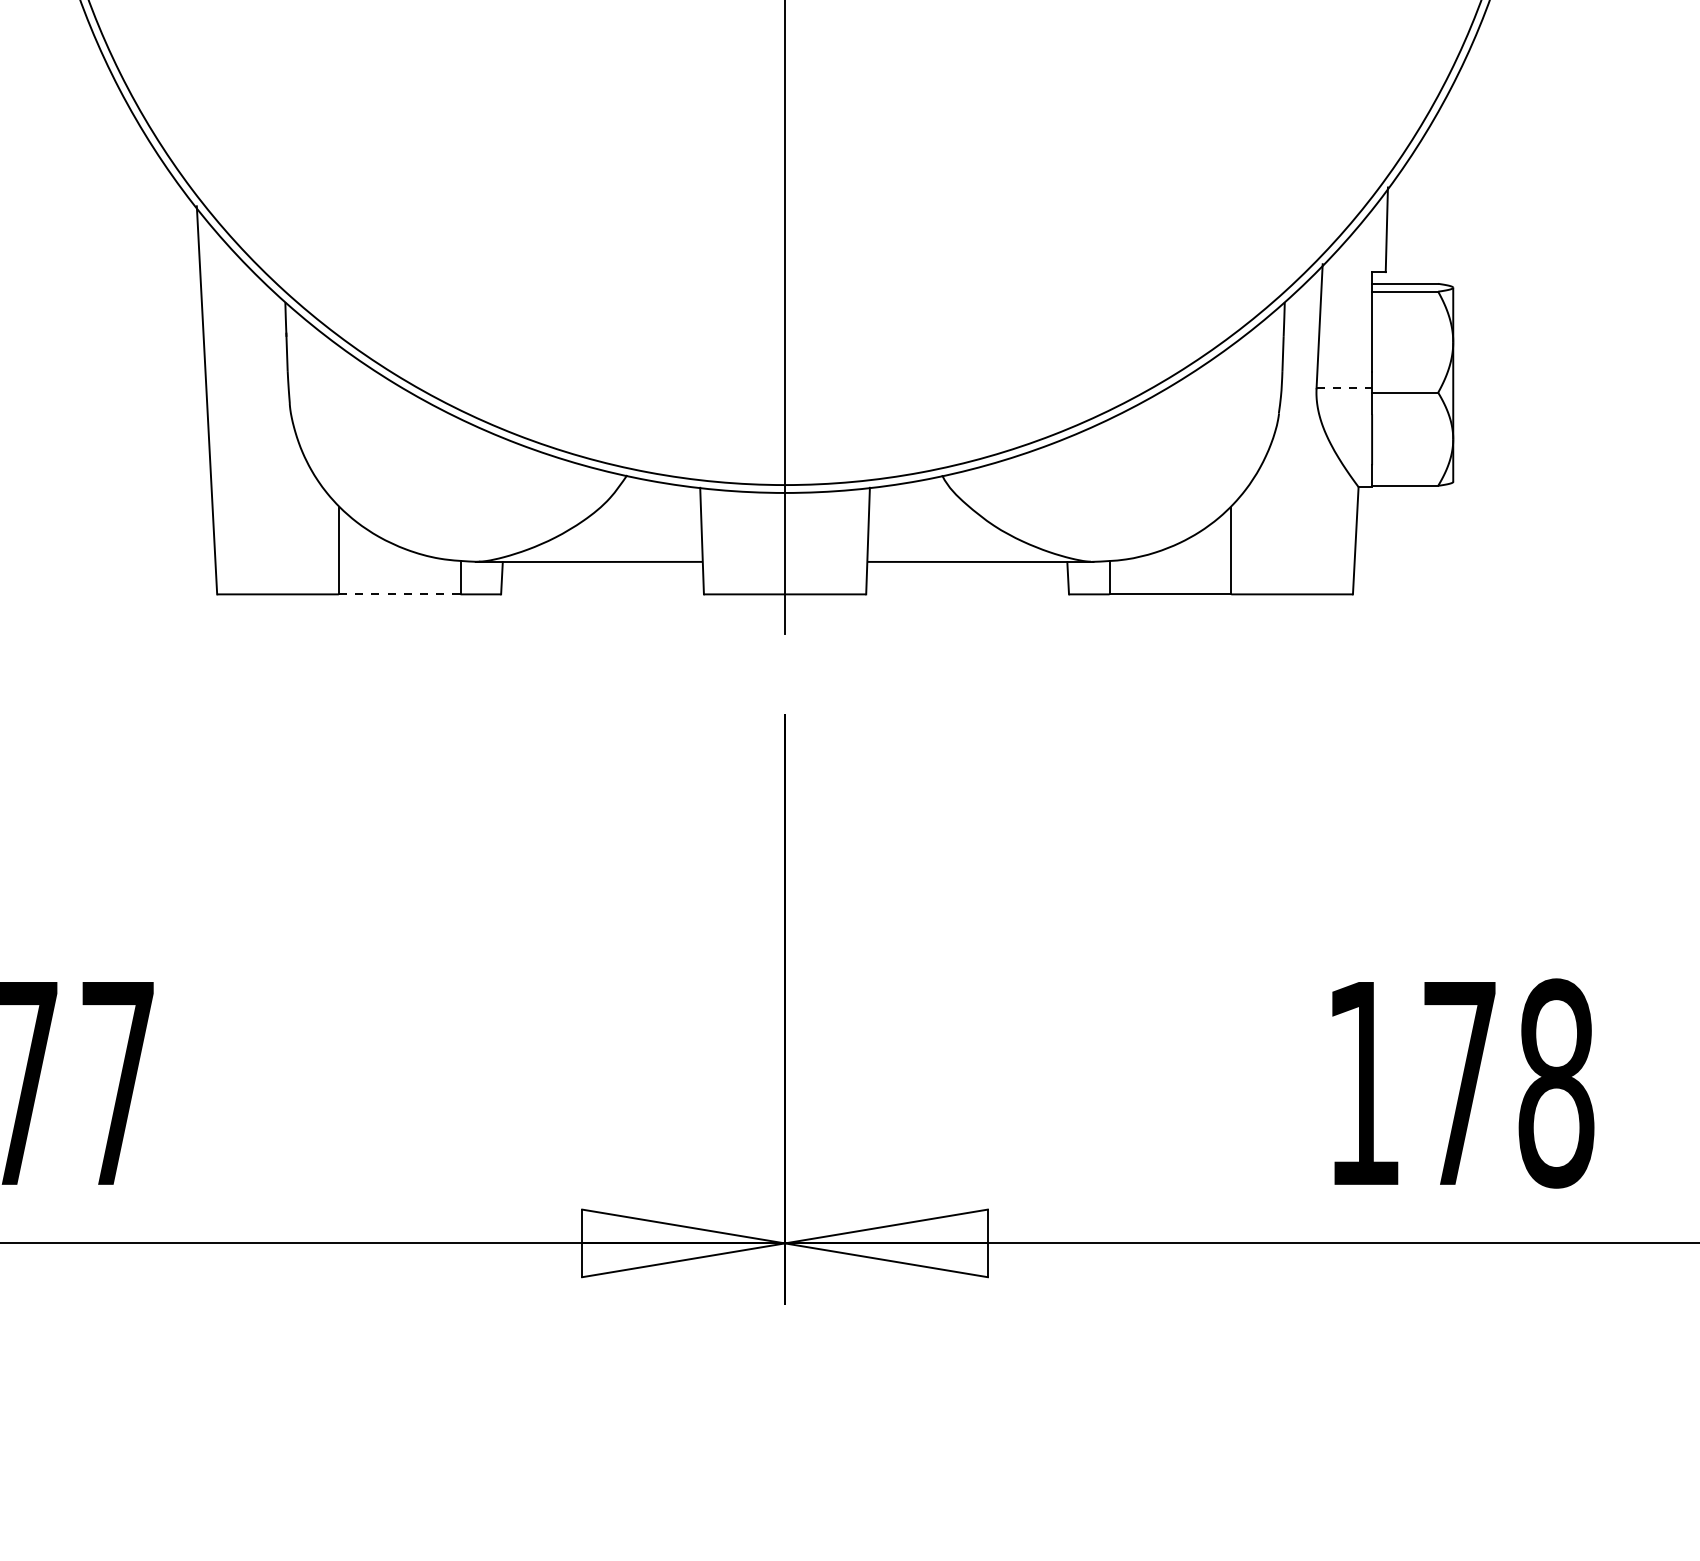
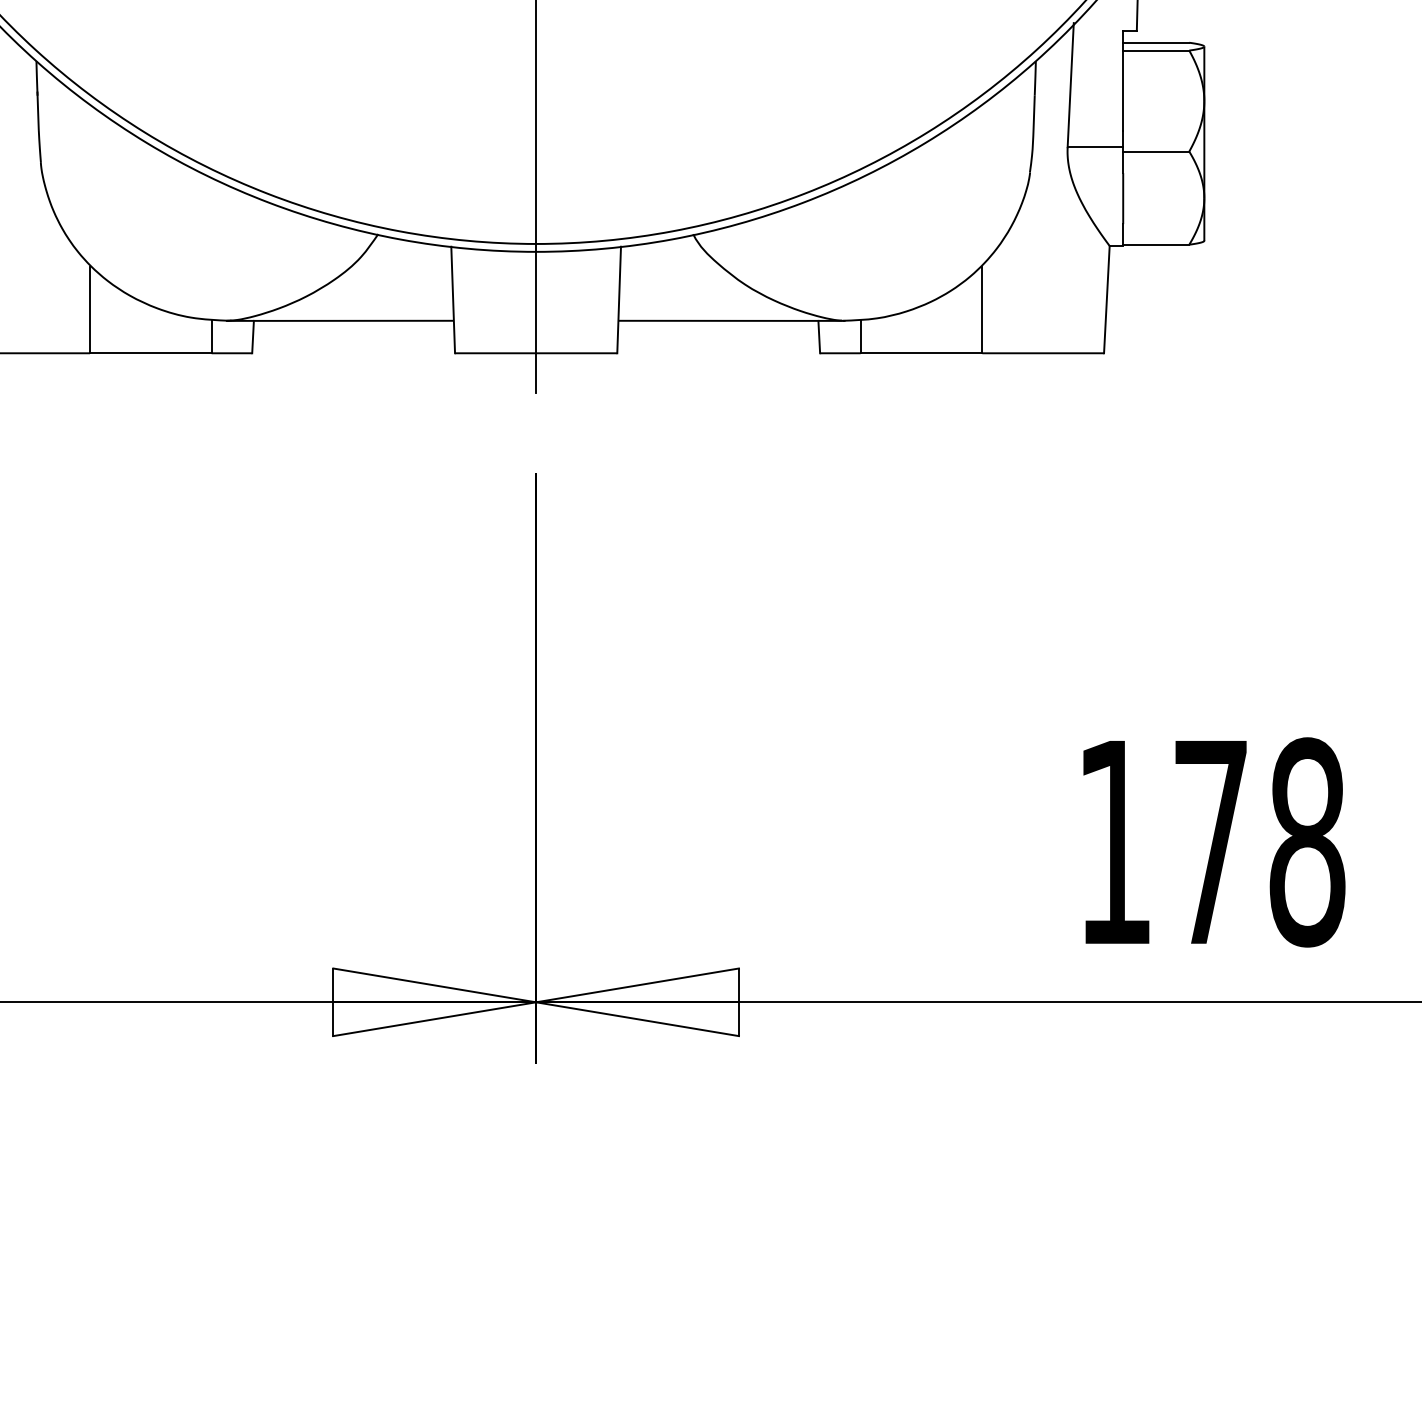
line: (1344, 388) -> (1095, 147), dashed -> solid
line: (399, 594) -> (150, 353), dashed -> solid

